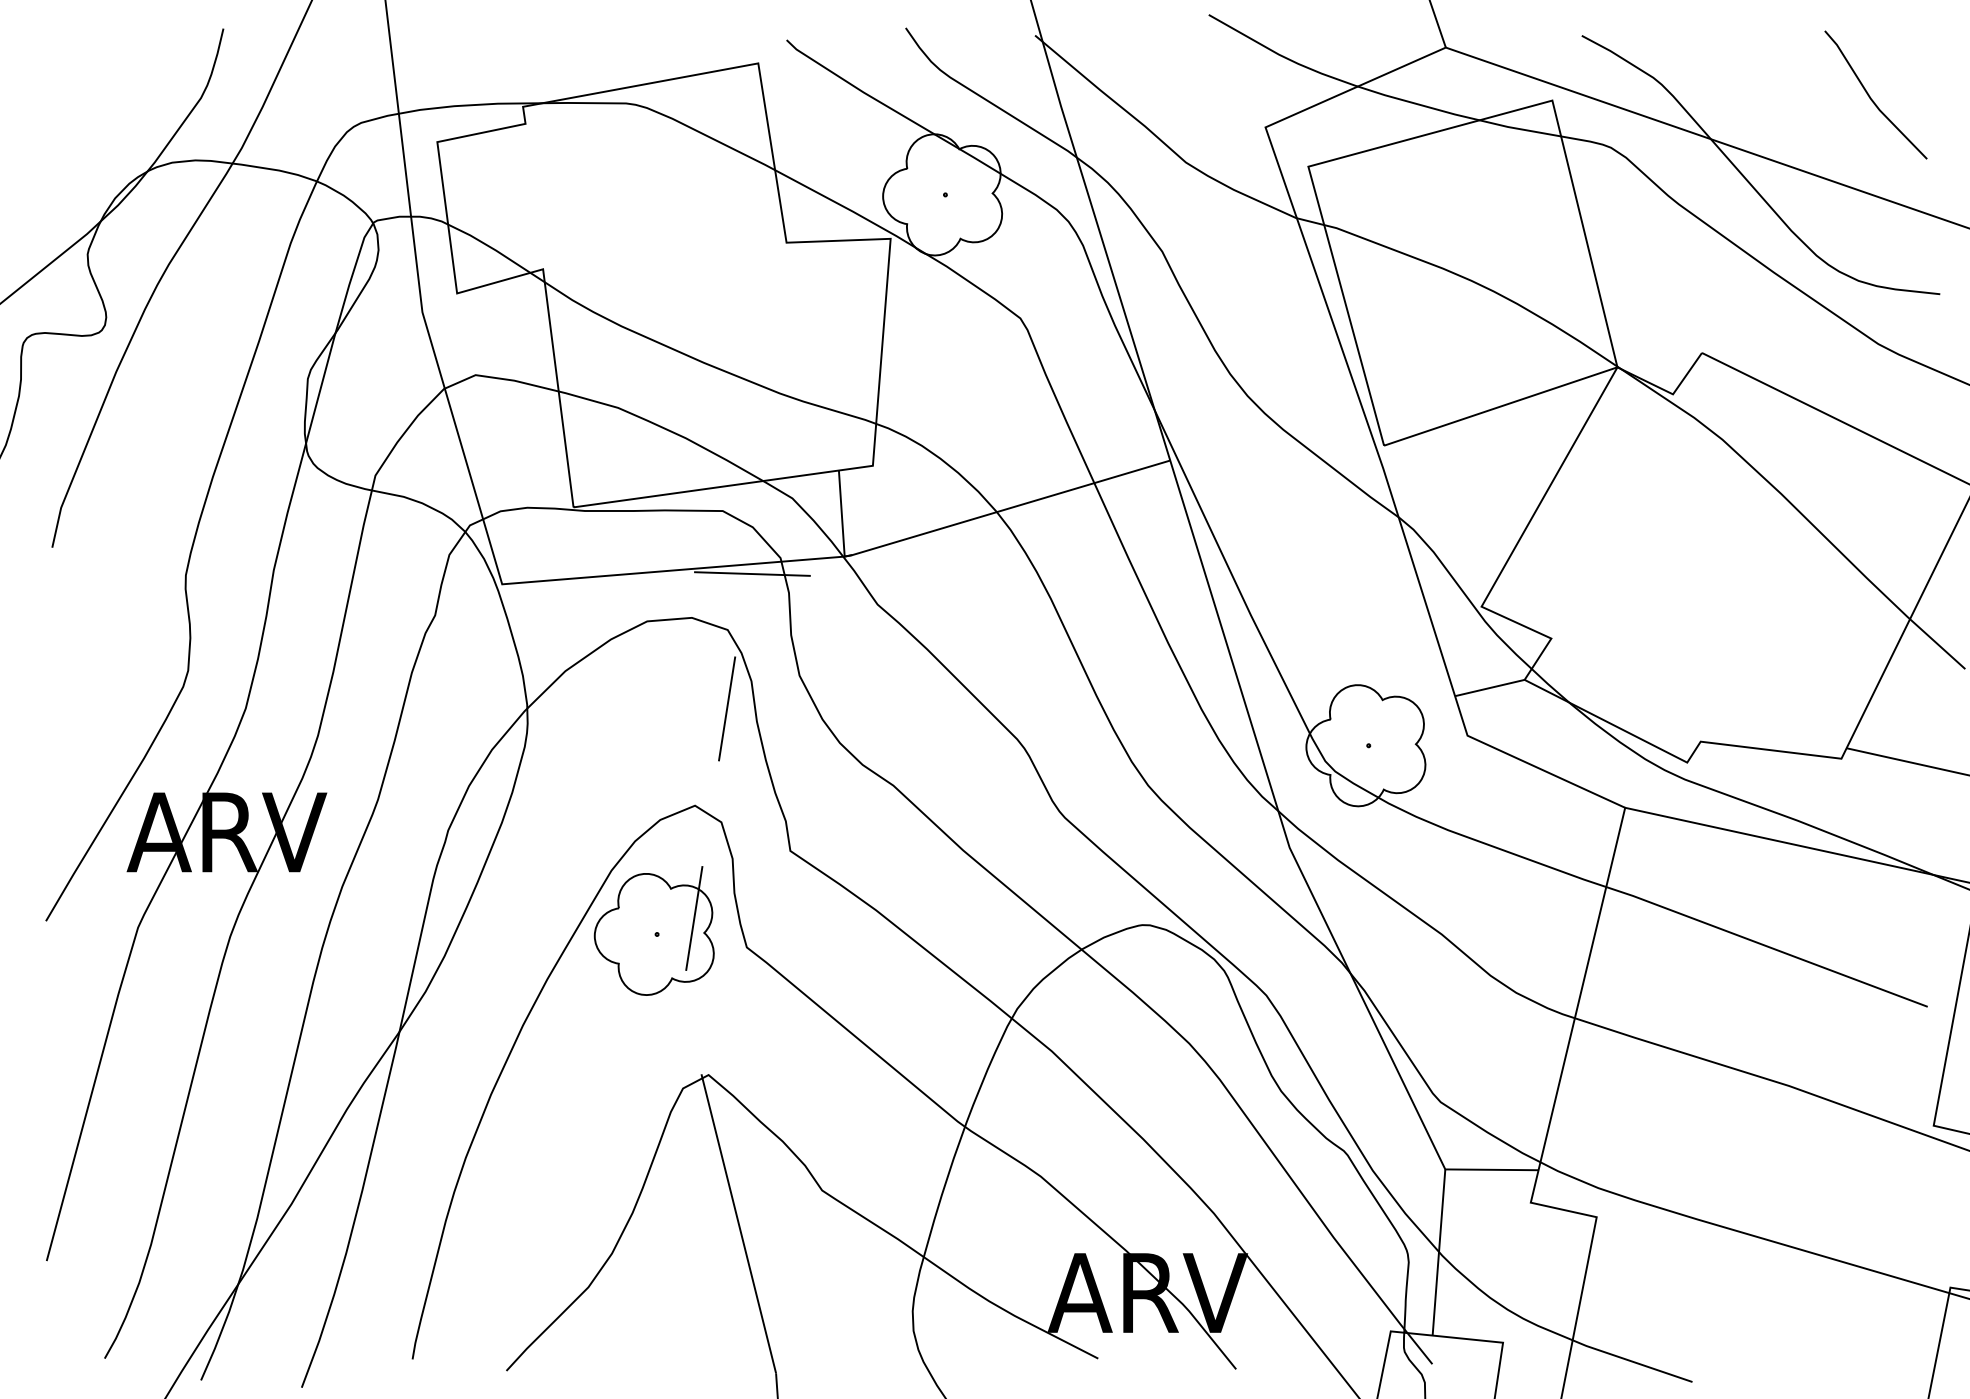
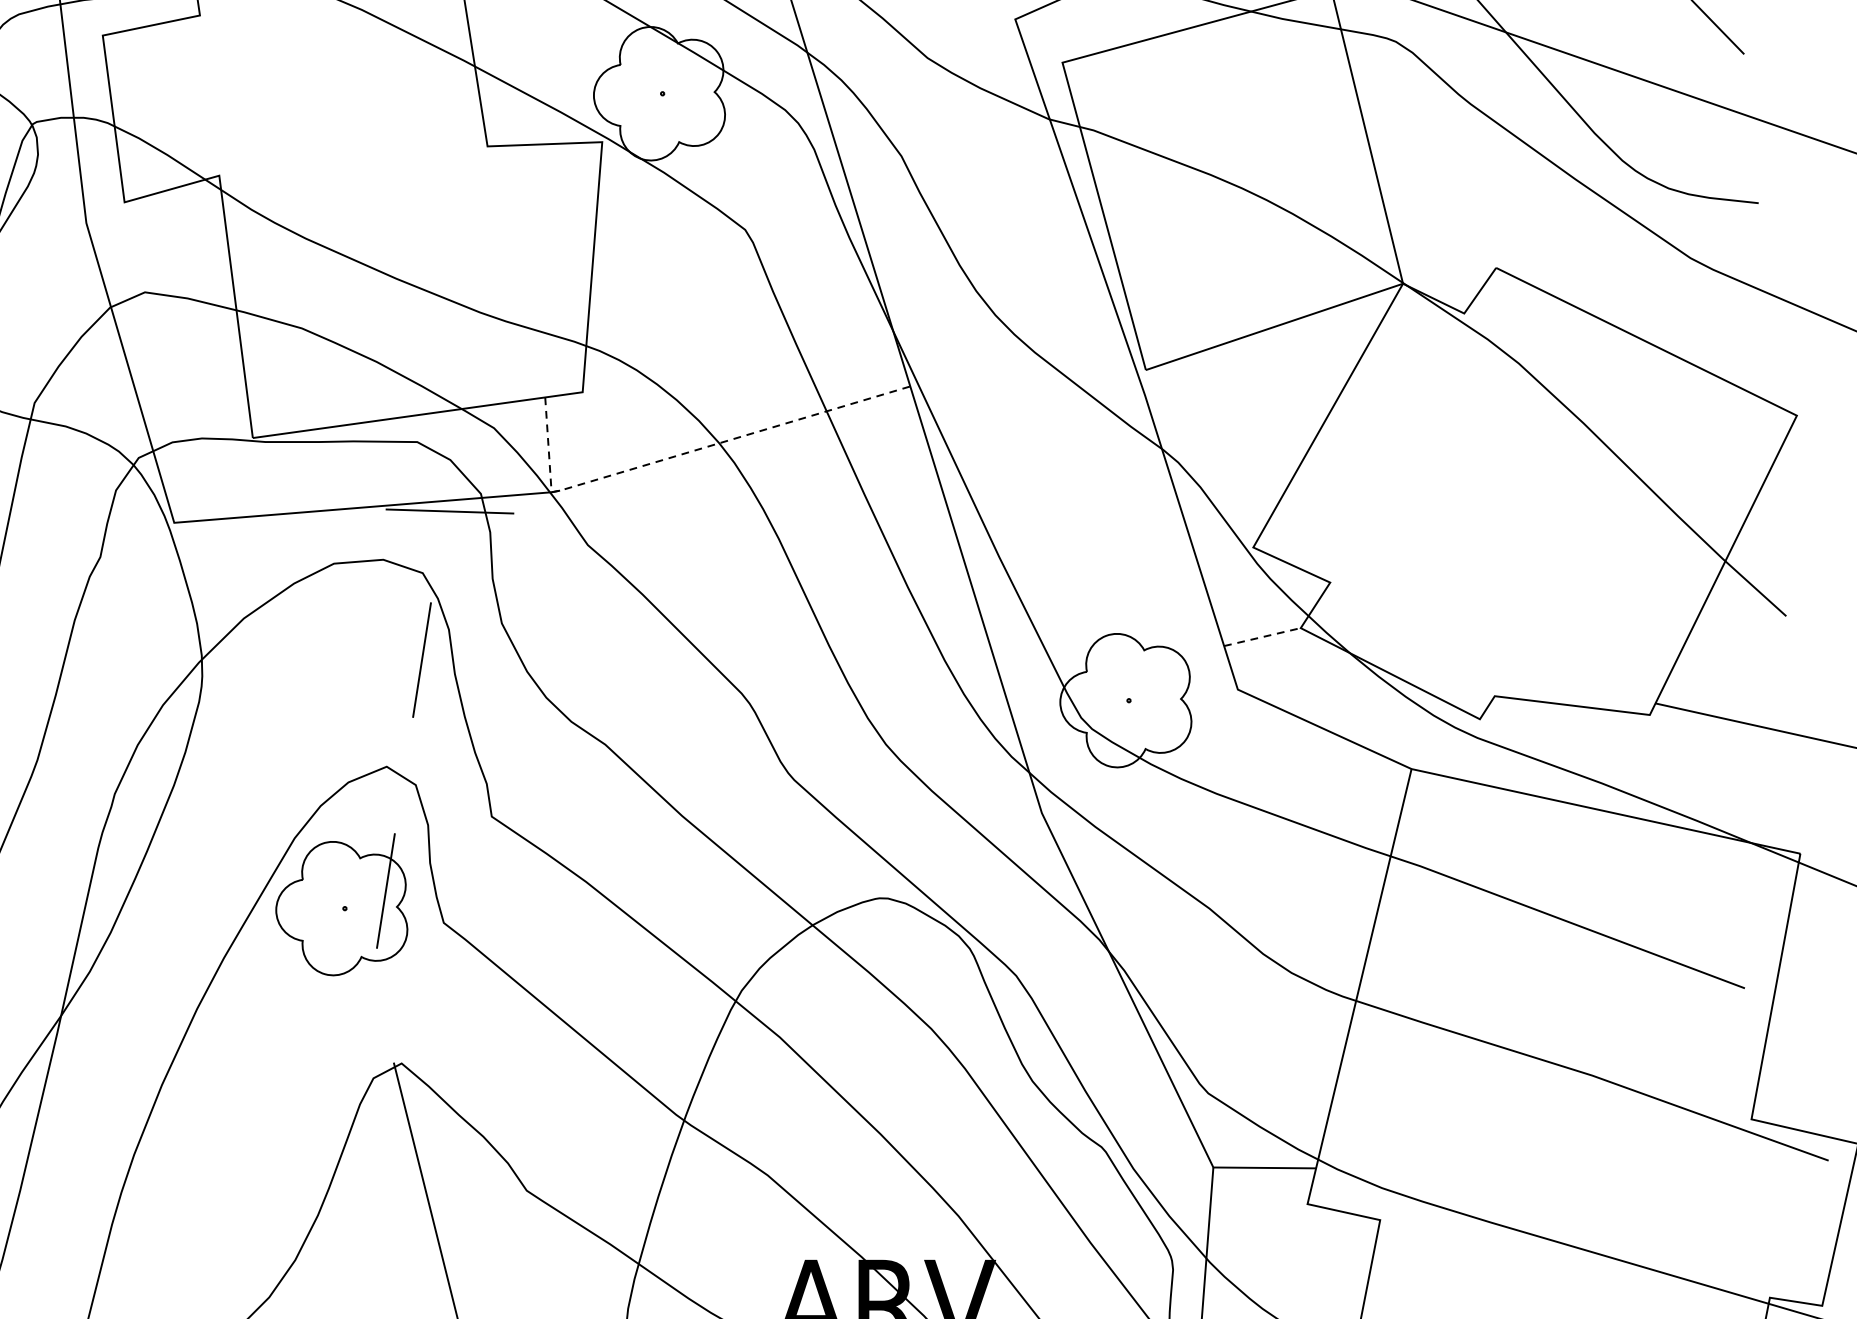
line: (965, 521) -> (684, 453), solid -> dashed
line: (1489, 688) -> (1262, 637), solid -> dashed

